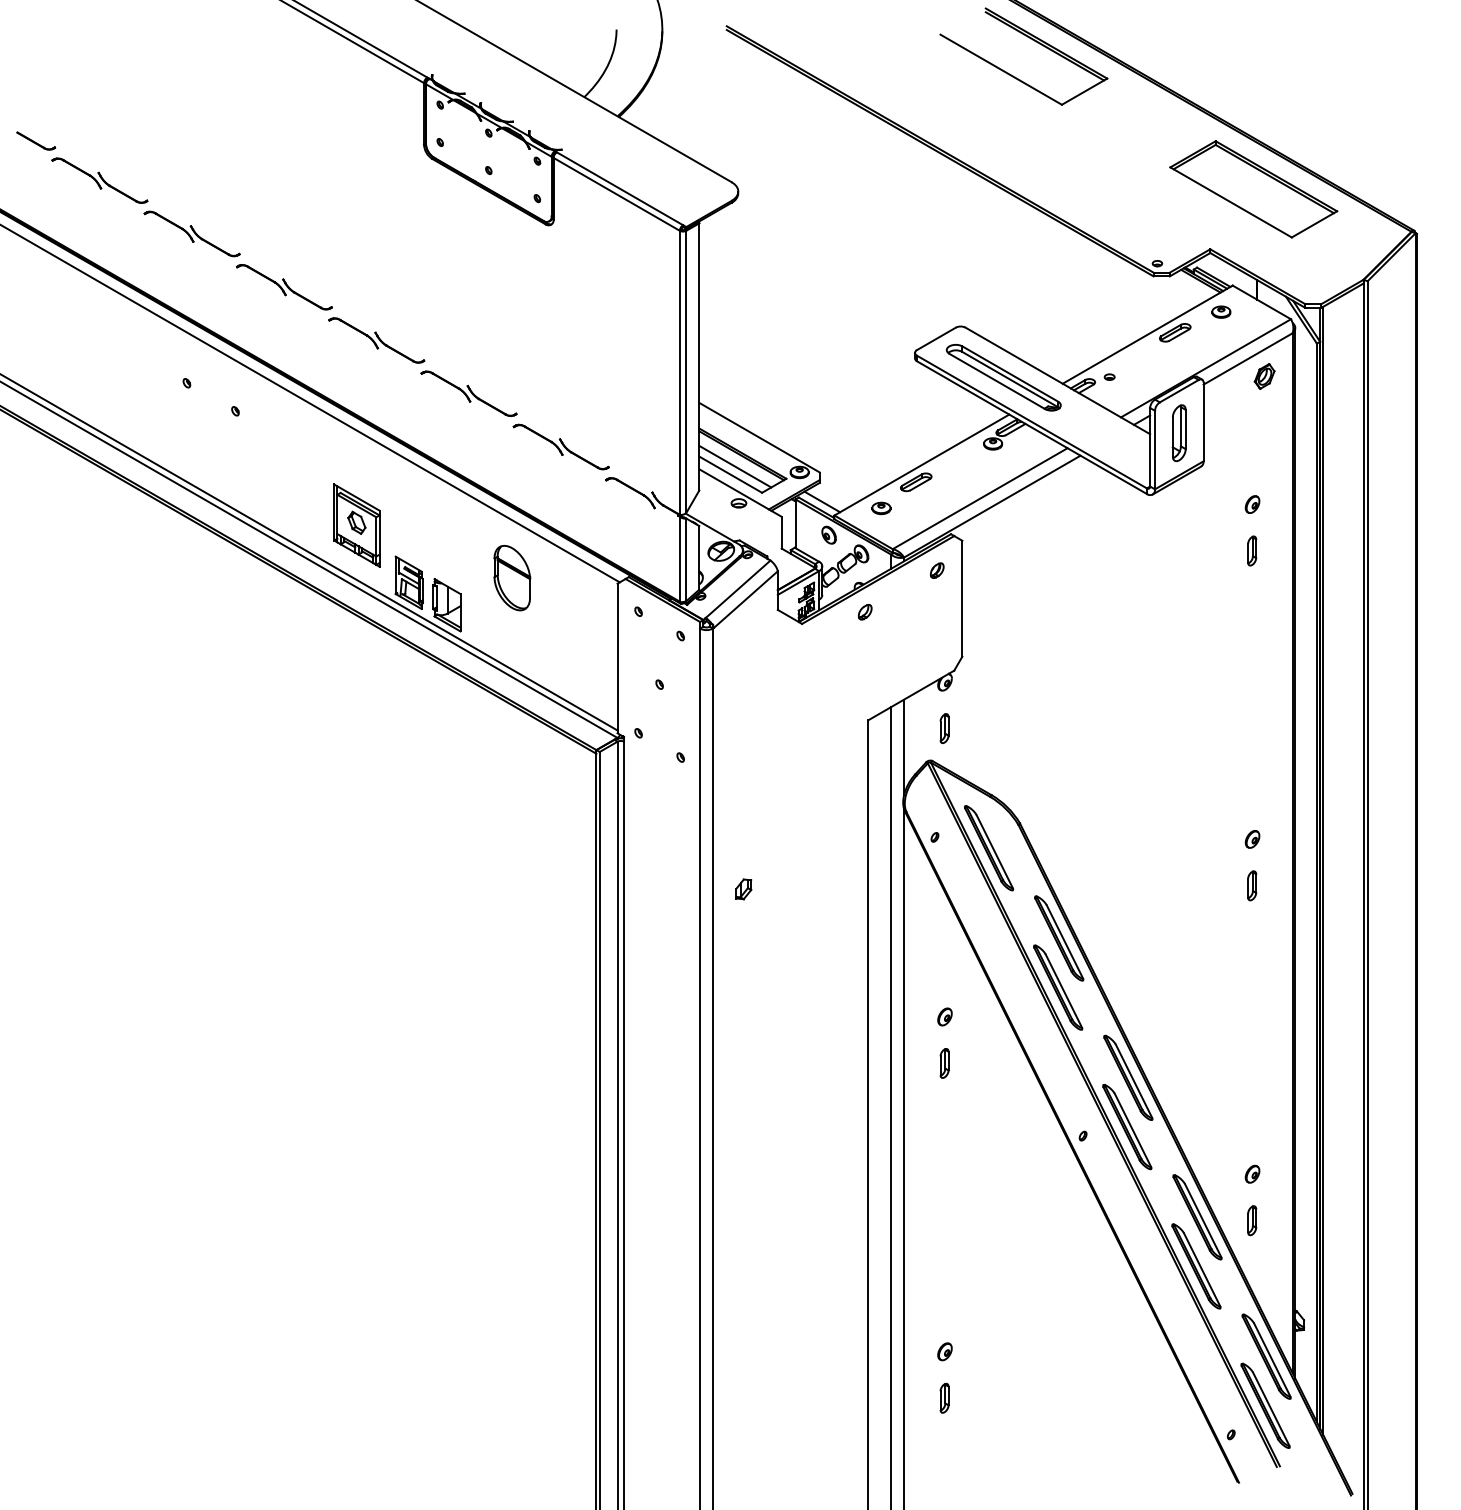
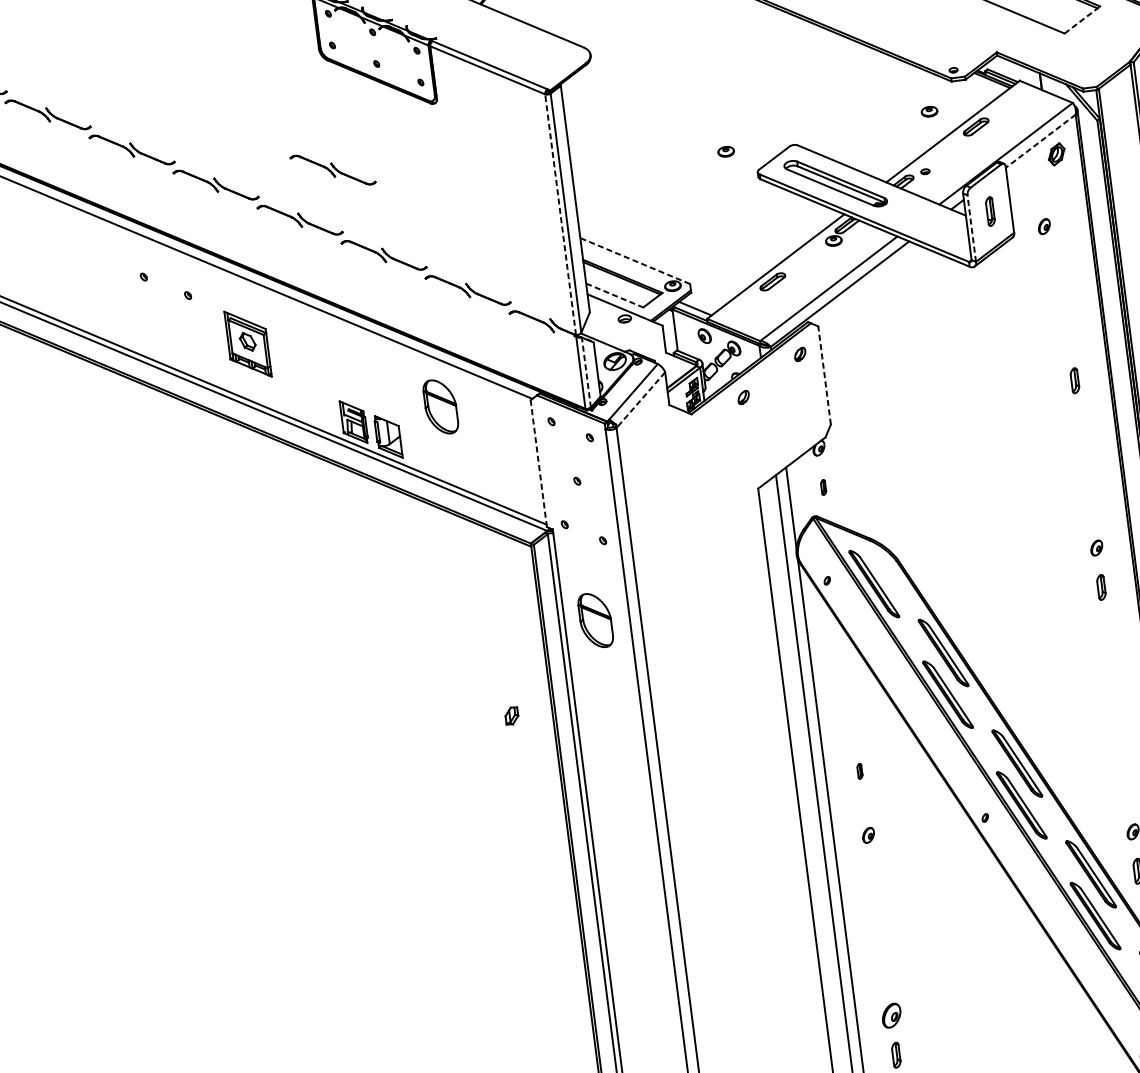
line: (1314, 224) -> (1082, 20), solid -> dashed
part: (421, 287) -> (332, 170), added
part: (1221, 311) -> (929, 111), moved
line: (1247, 359) -> (1040, 141), solid -> dashed
line: (679, 372) -> (560, 214), solid -> dashed
part: (1178, 432) -> (989, 211), size x0.6
line: (759, 437) -> (635, 260), solid -> dashed
line: (1155, 449) -> (972, 228), solid -> dashed
line: (735, 466) -> (617, 288), removed
line: (731, 474) -> (615, 295), solid -> dashed
part: (1252, 504) -> (1044, 226), moved
part: (881, 508) -> (726, 151), moved
part: (356, 525) -> (247, 344), moved
part: (1252, 550) -> (1075, 380), moved
line: (686, 559) -> (586, 372), solid -> dashed
line: (962, 598) -> (824, 375), solid -> dashed
line: (745, 599) -> (640, 399), solid -> dashed
line: (617, 658) -> (538, 463), solid -> dashed
part: (944, 728) -> (823, 487), size x0.6
part: (660, 848) -> (595, 620), added
part: (743, 889) -> (511, 716), moved
part: (944, 1016) -> (868, 835), moved
part: (944, 1063) -> (859, 771), size x0.6
part: (944, 1351) -> (891, 1015), size x1.6

